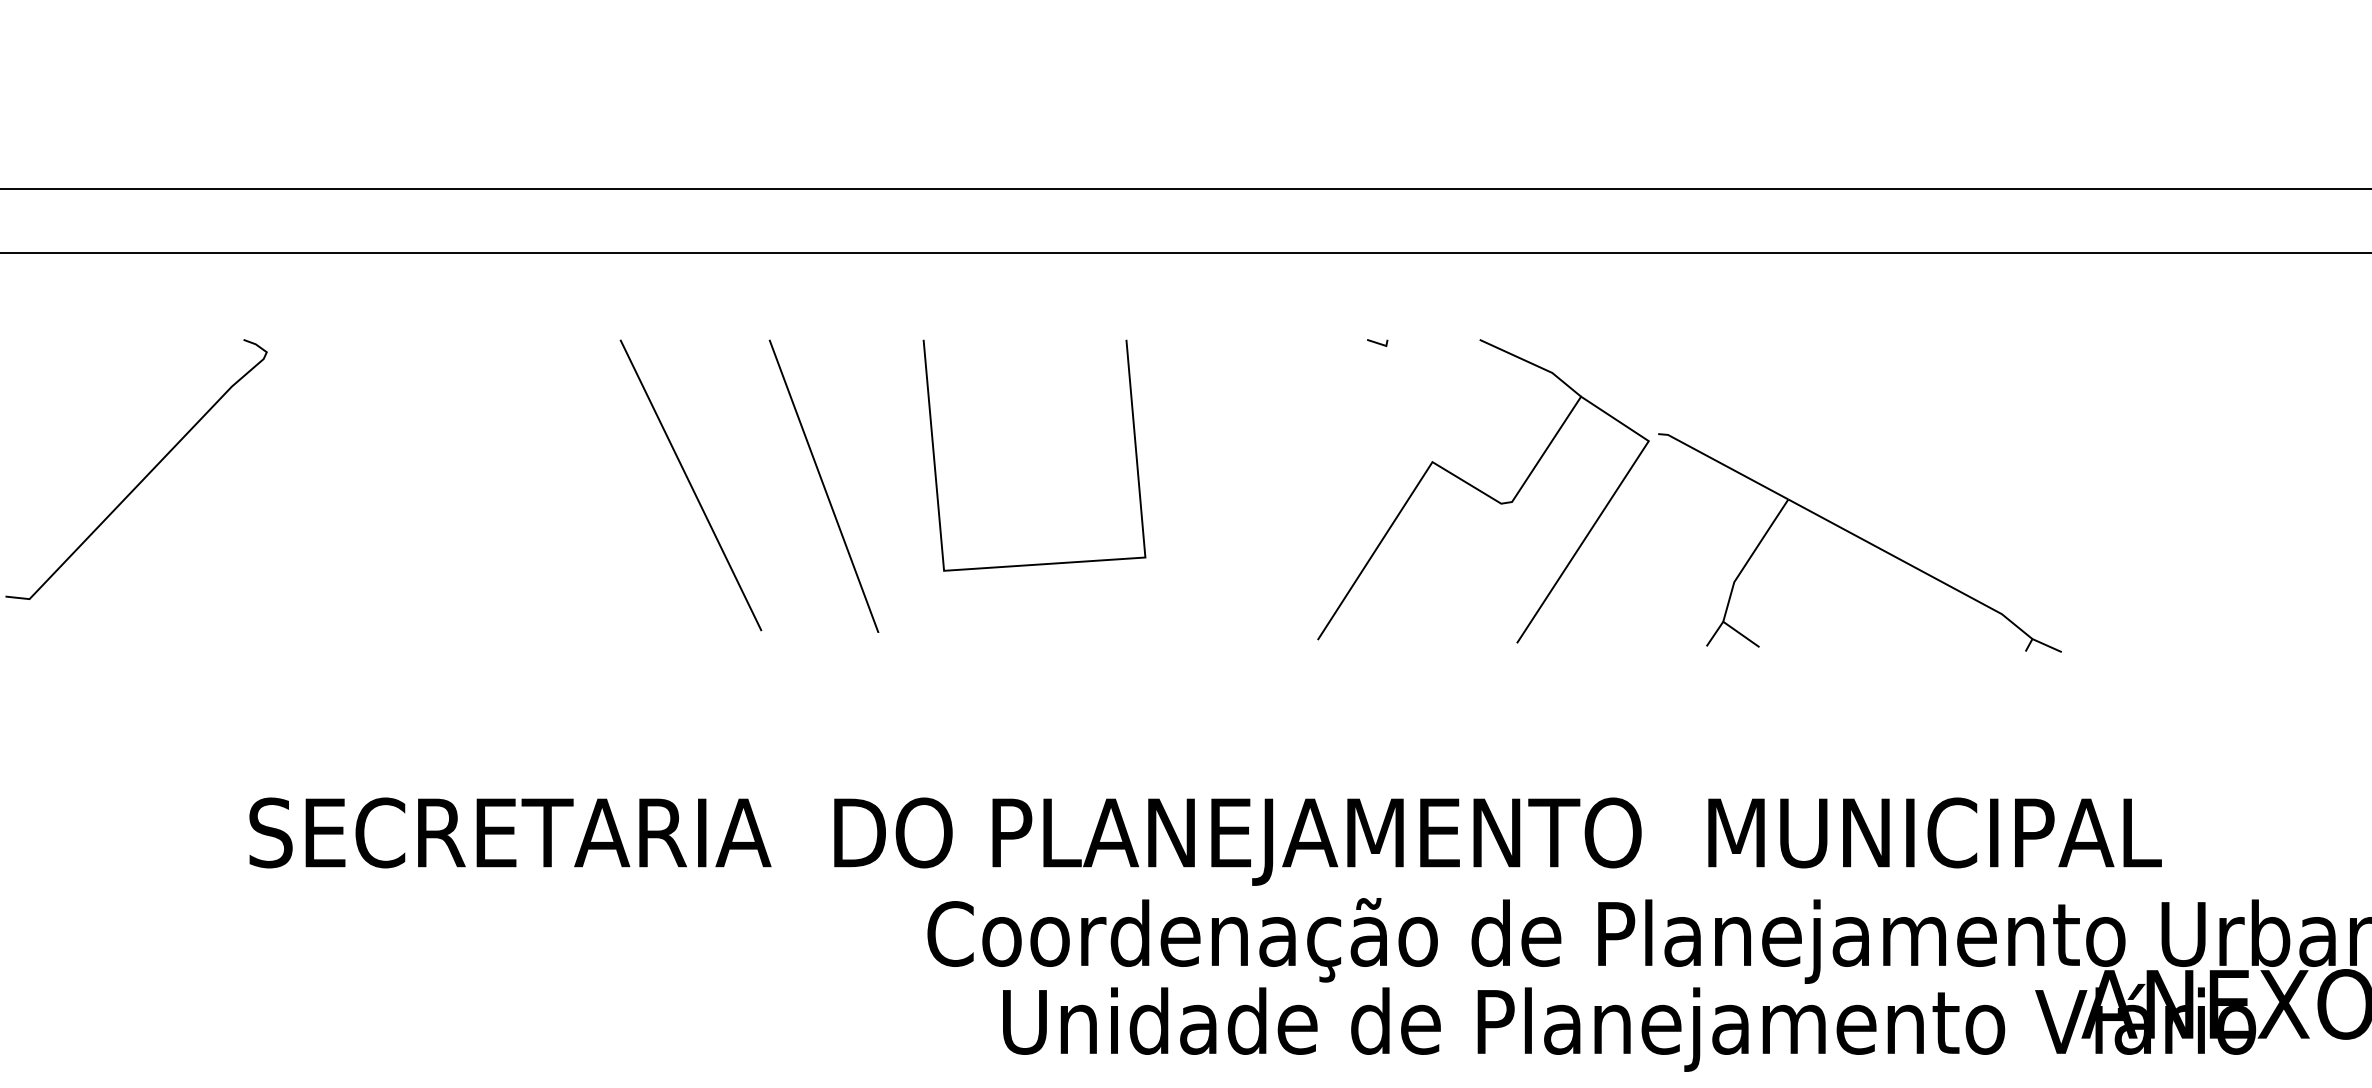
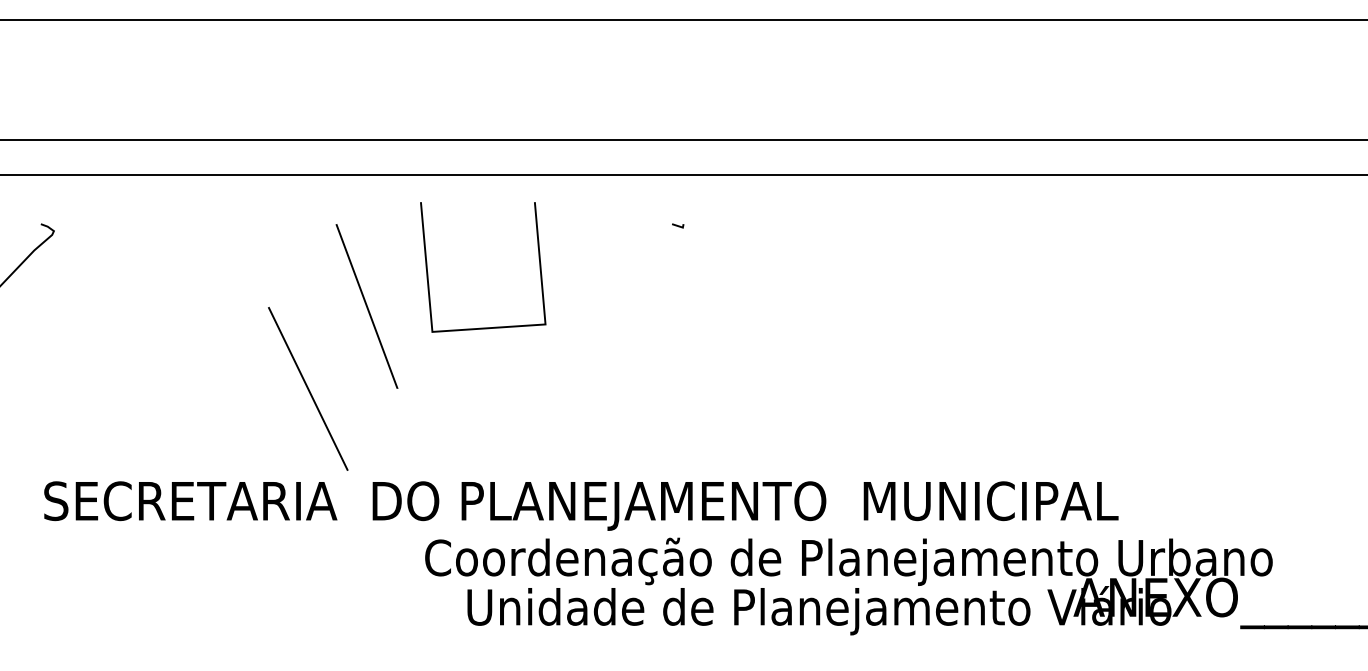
part: (1706, 457) -> (862, 290), removed
line: (937, 465) -> (428, 272), moved
line: (691, 484) -> (308, 388), moved

